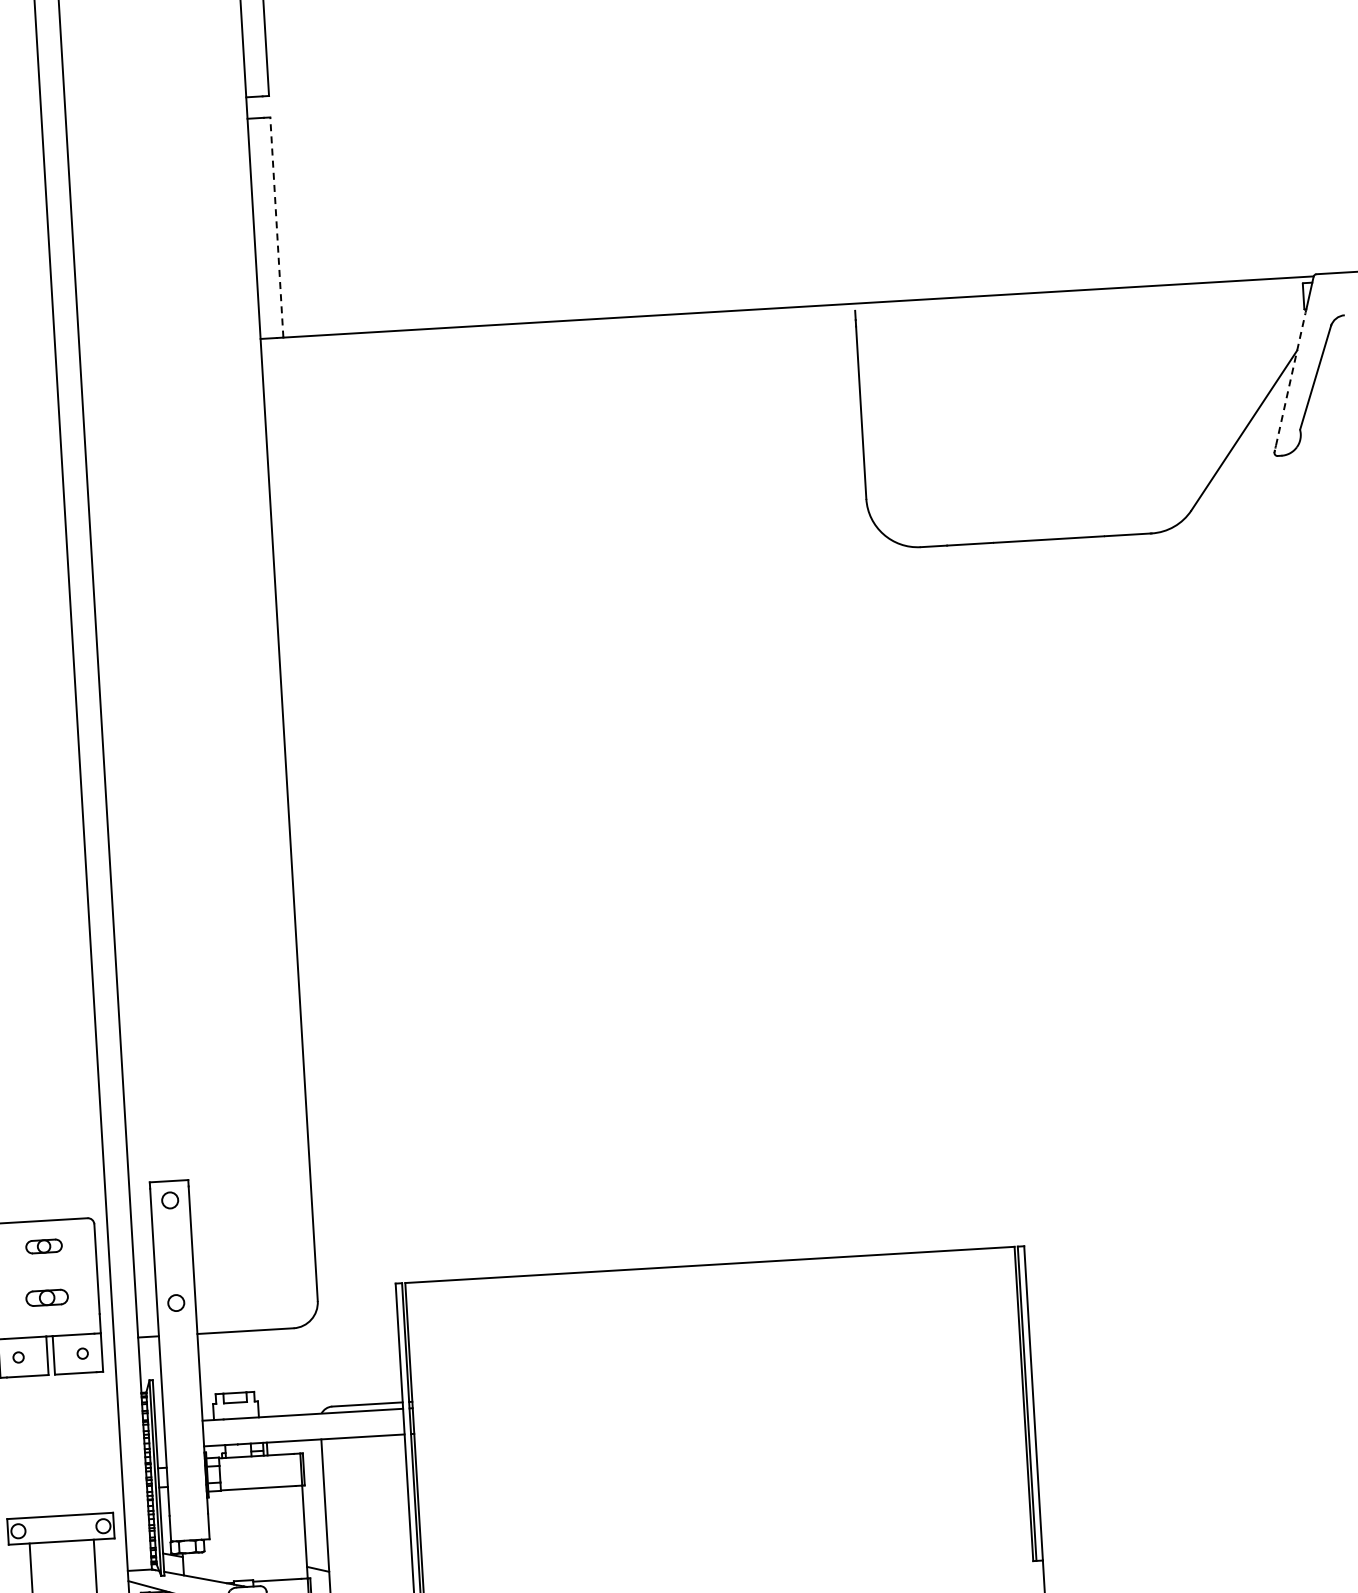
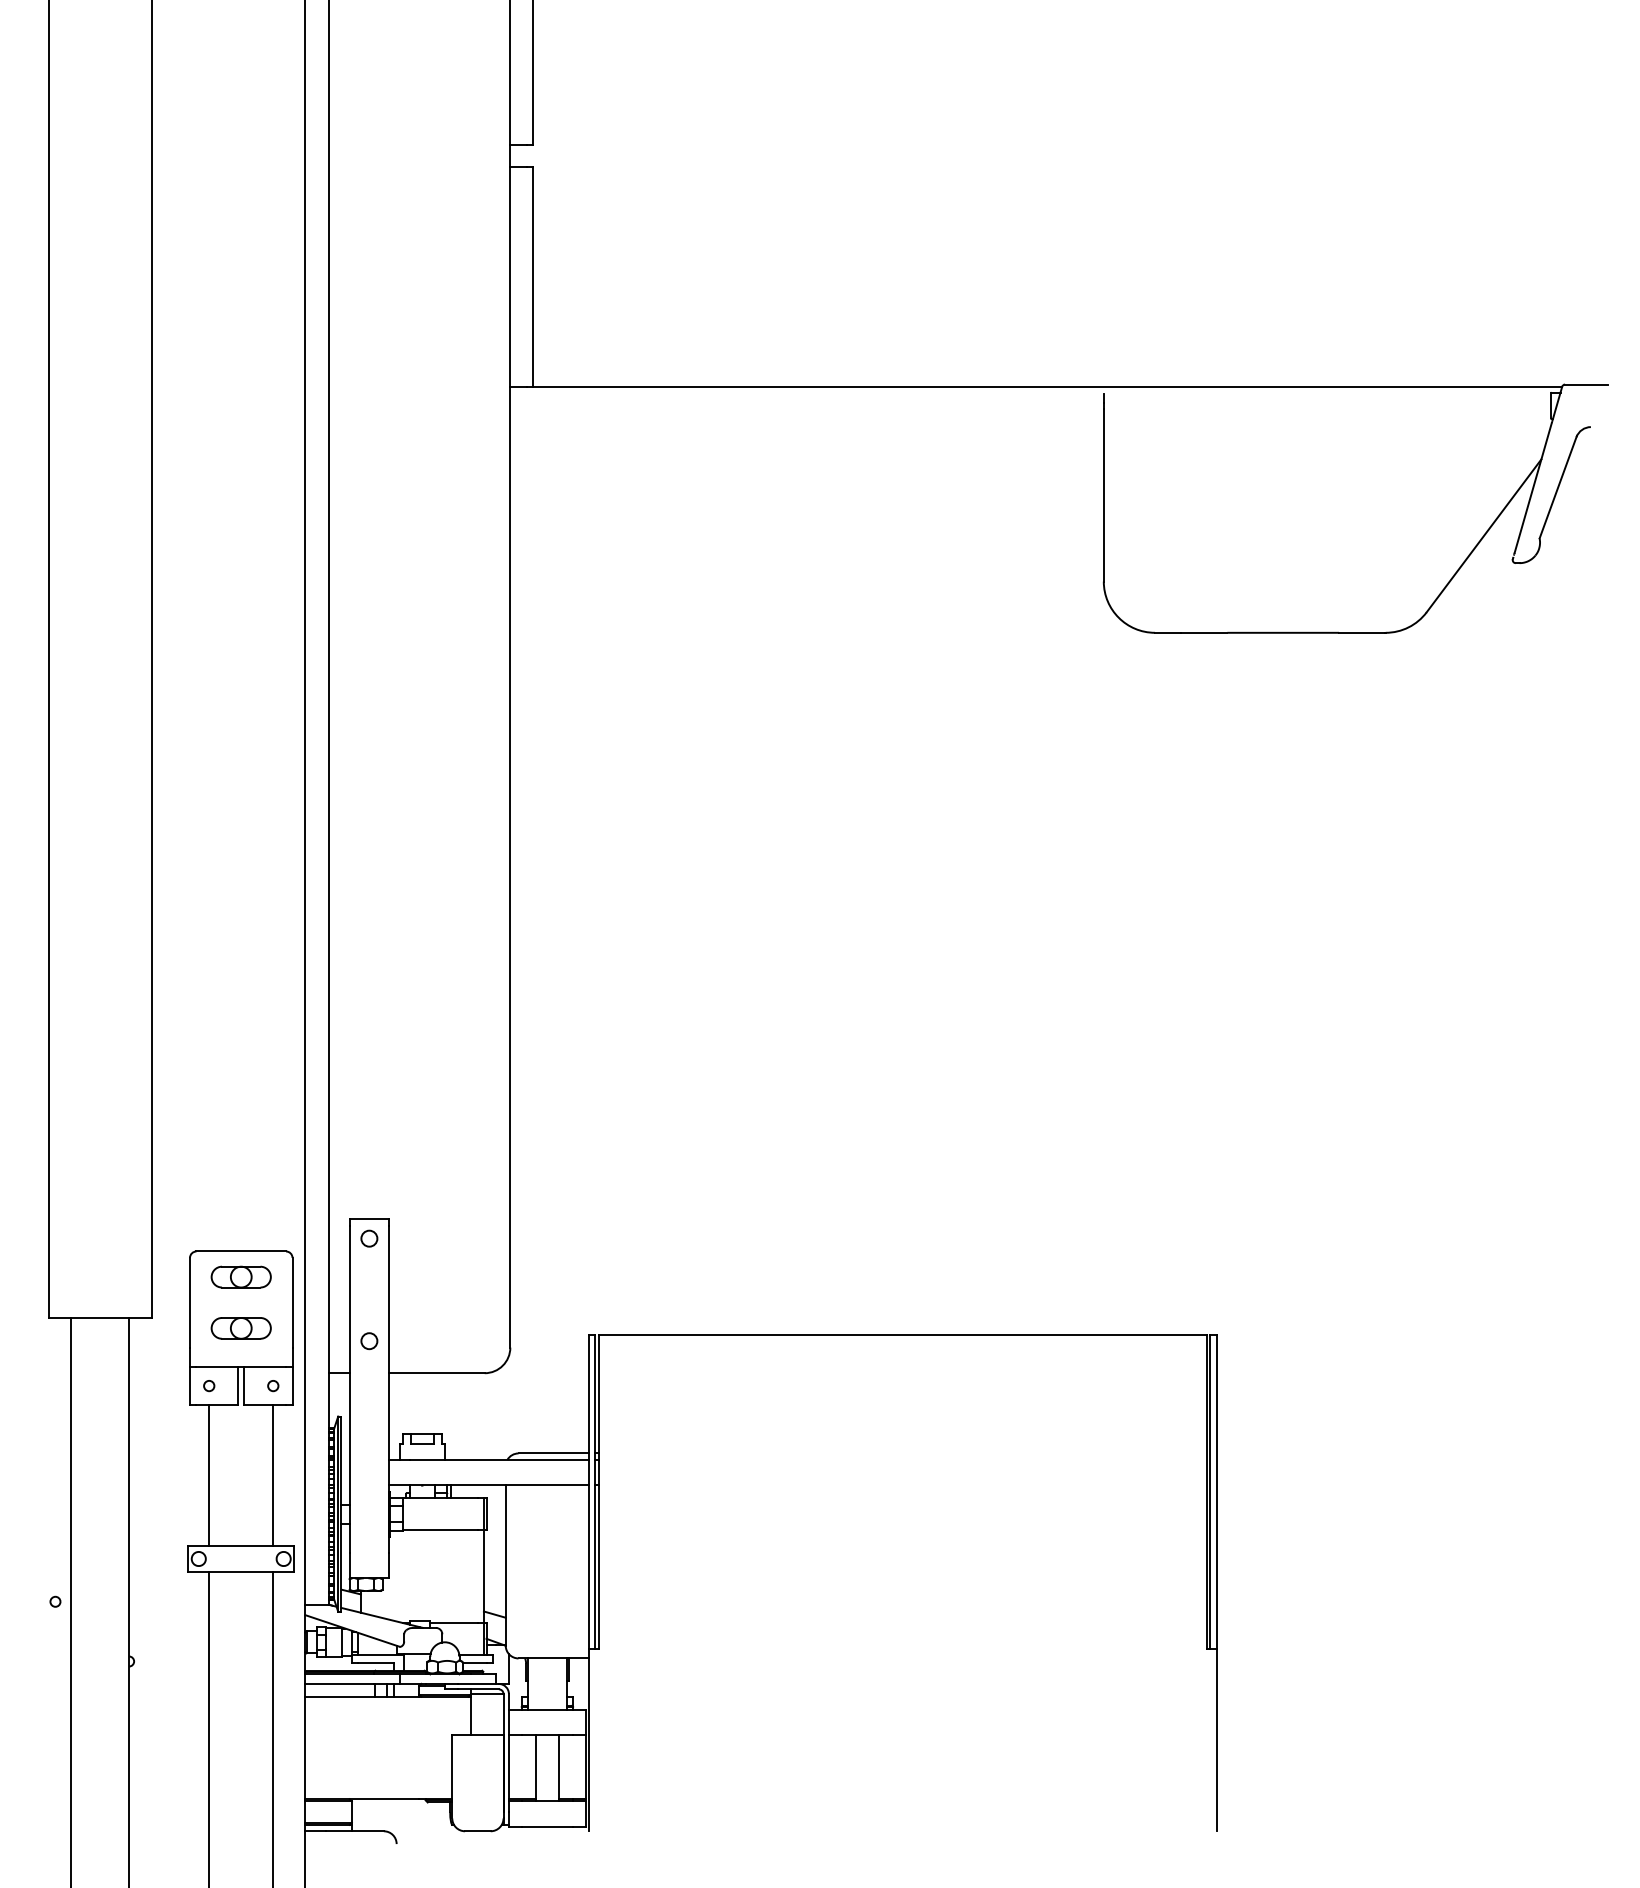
line: (277, 227) -> (533, 276), dashed -> solid
line: (1290, 379) -> (1533, 487), dashed -> solid
part: (43, 1245) -> (240, 1276), size x1.67
part: (46, 1298) -> (240, 1328), size x1.43
line: (88, 1443) -> (273, 1475), added
line: (24, 1447) -> (209, 1475), added

